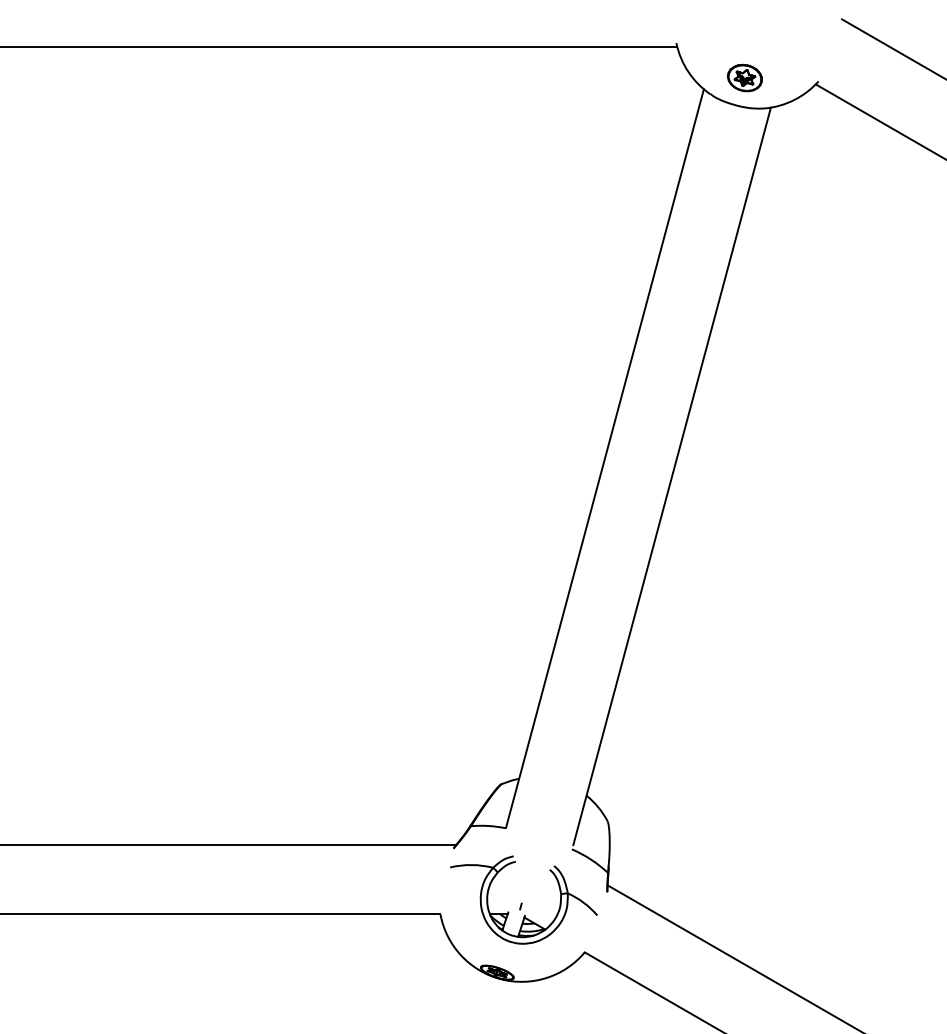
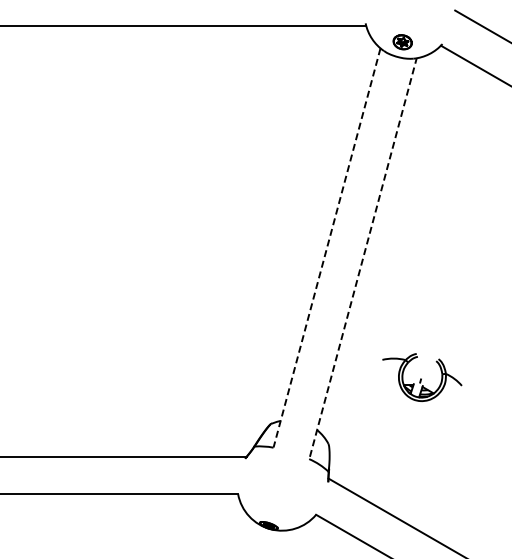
line: (605, 457) -> (327, 247), solid -> dashed
line: (672, 476) -> (363, 257), solid -> dashed
part: (524, 900) -> (422, 377), moved

